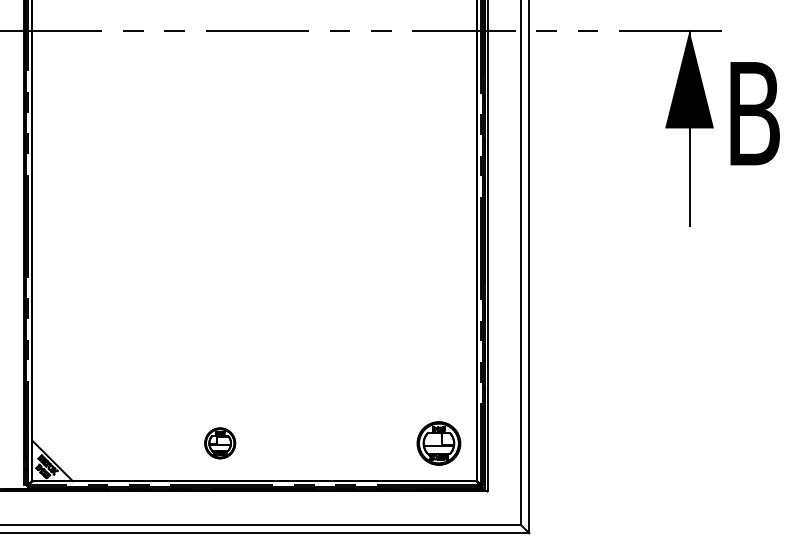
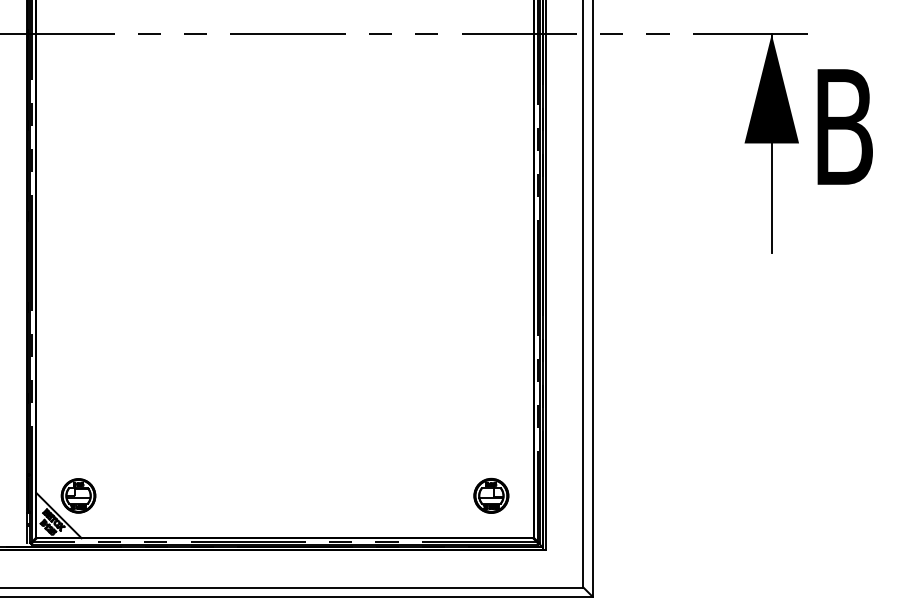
part: (220, 442) -> (78, 495), moved
part: (439, 442) -> (491, 495), size x0.71

